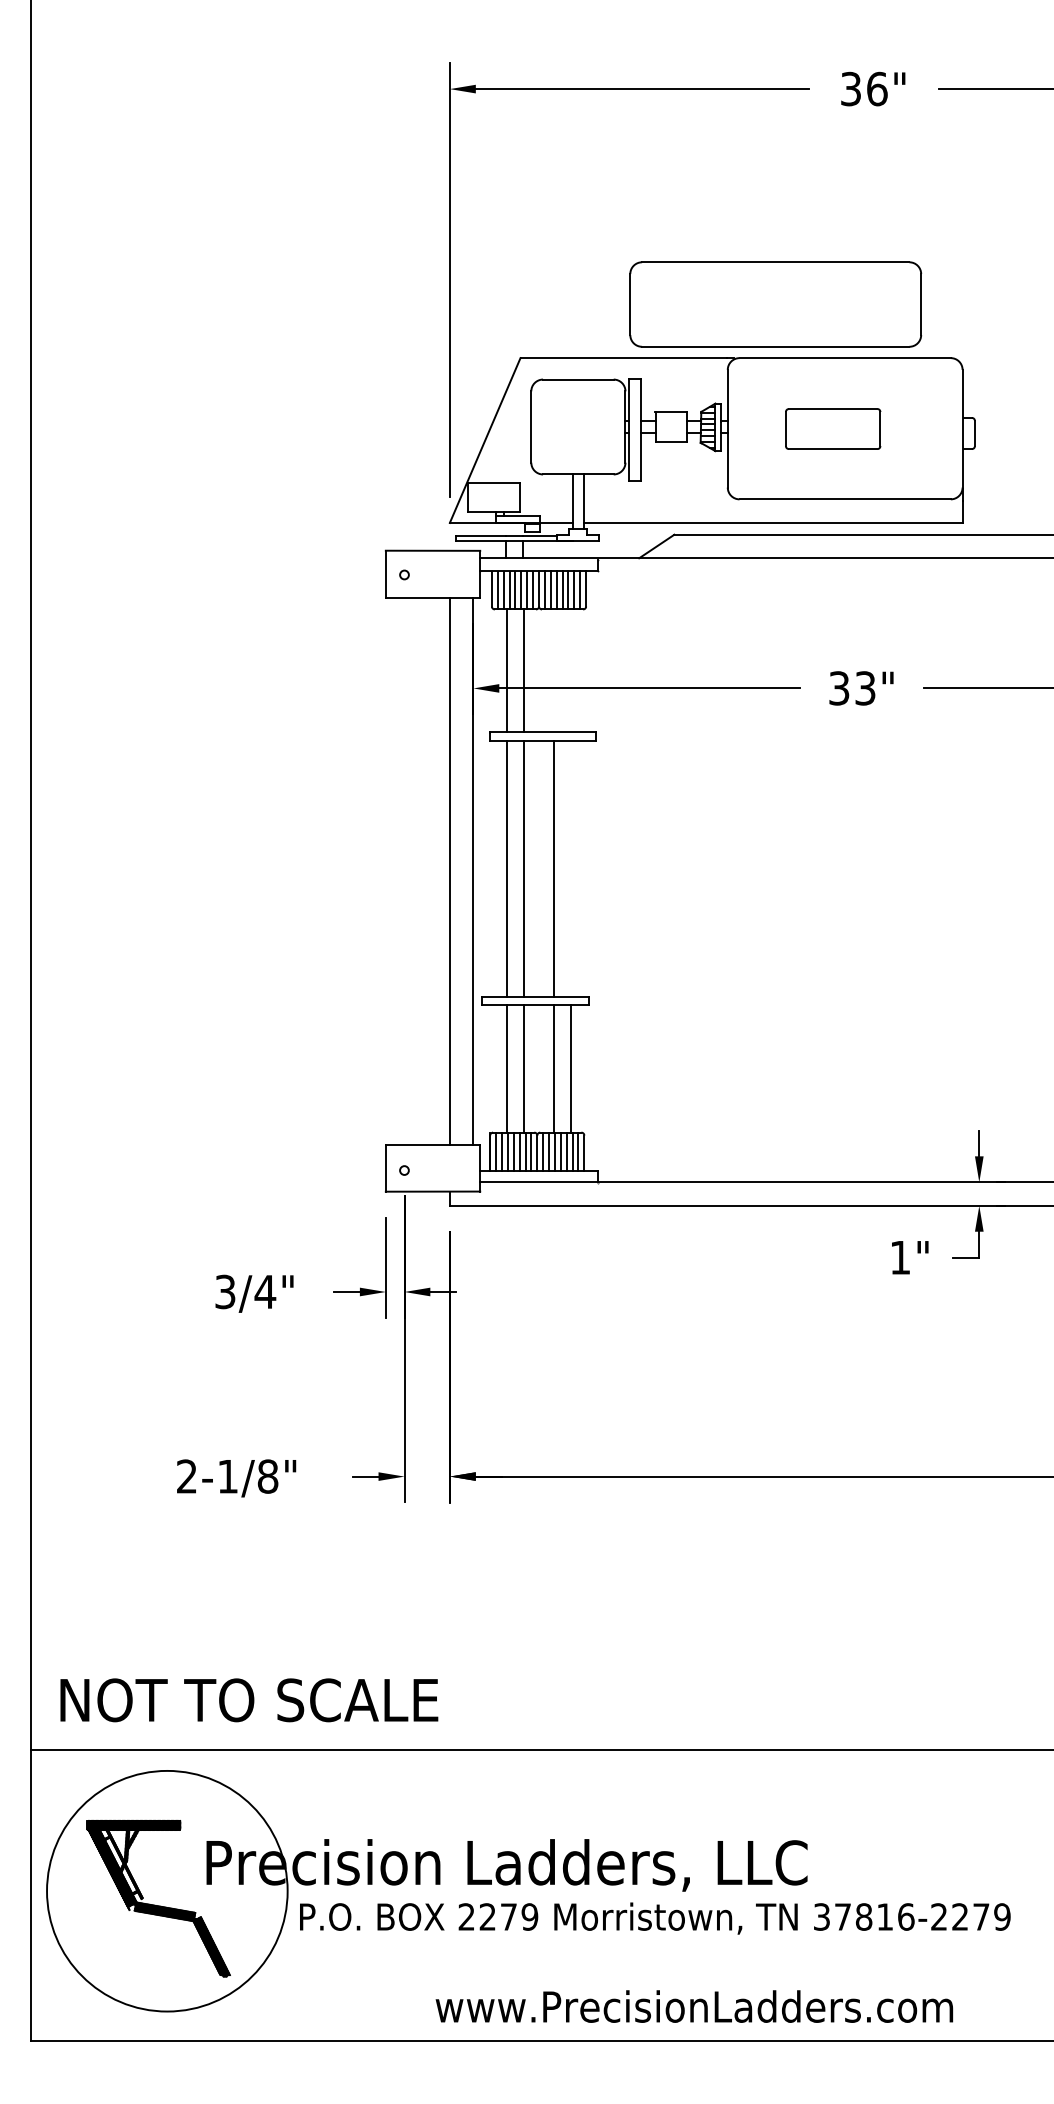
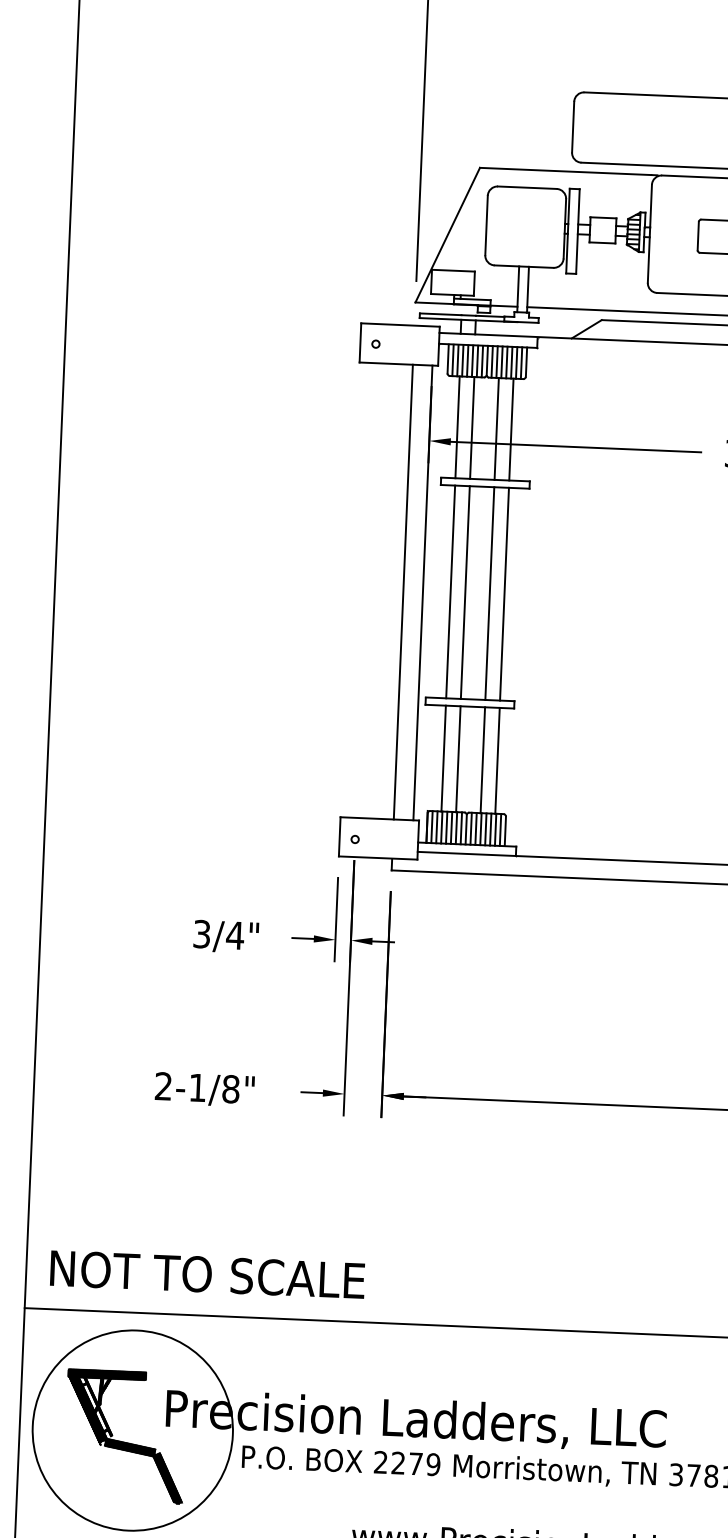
line: (553, 670) -> (496, 428), added
line: (571, 670) -> (511, 429), added
line: (571, 868) -> (504, 594), added

